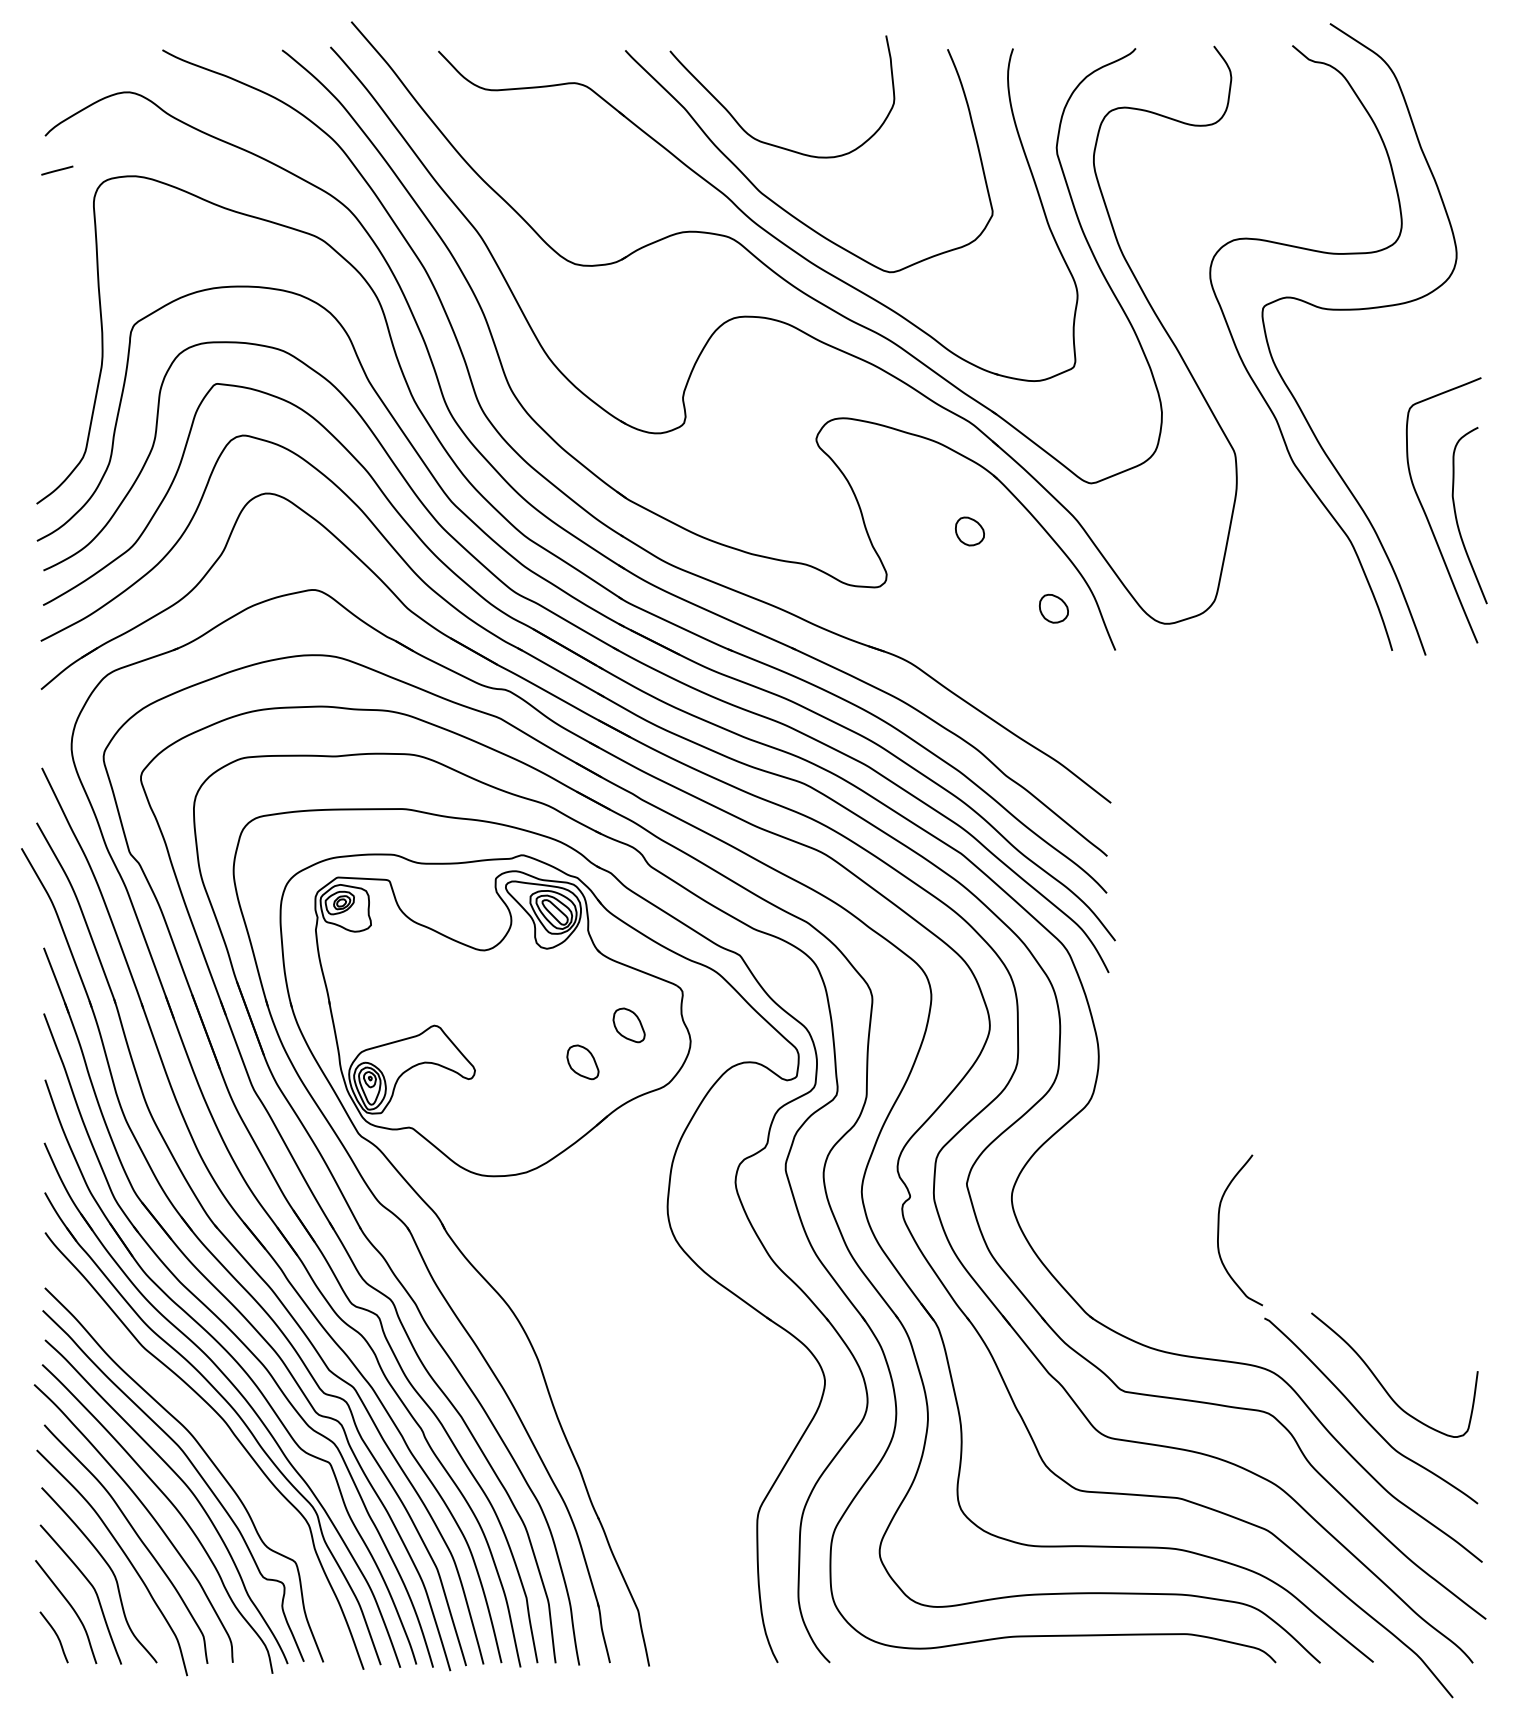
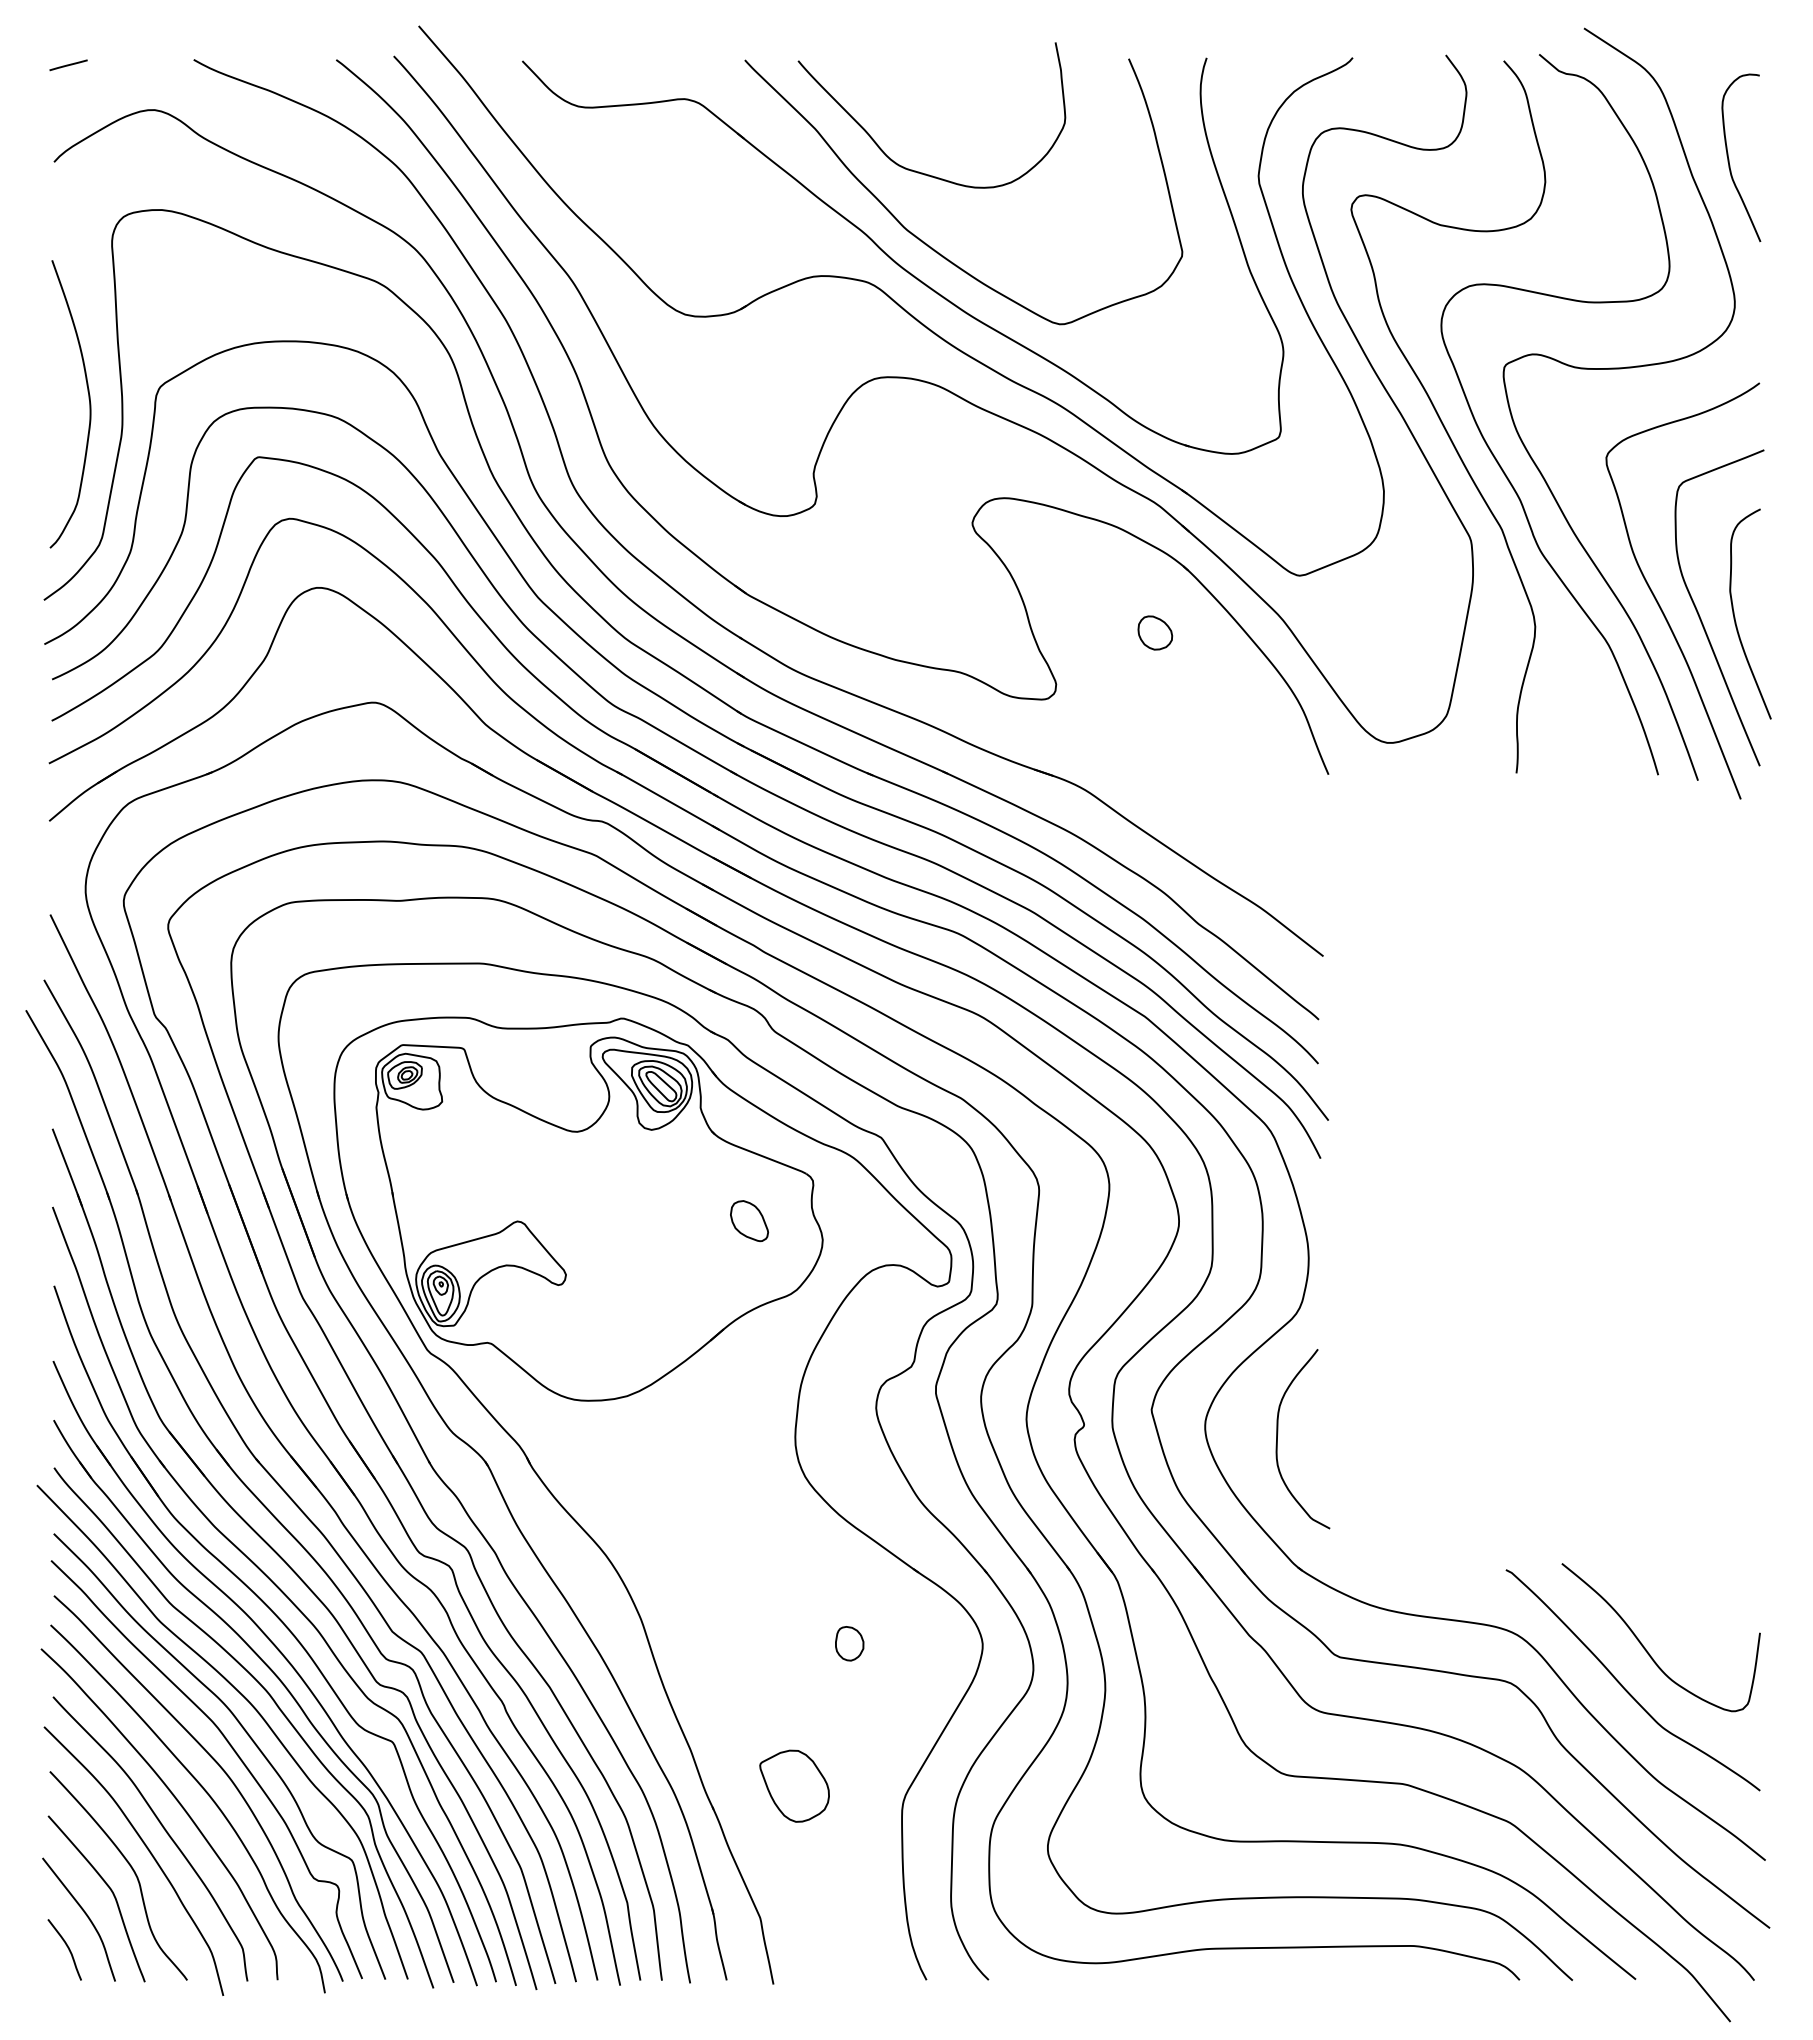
curve: (1452, 133) -> (1729, 158), added
line: (57, 170) -> (68, 65), moved
curve: (74, 335) -> (88, 399), added
curve: (1210, 352) -> (1441, 419), added
curve: (1392, 505) -> (1658, 601), added
part: (1054, 608) -> (1255, 724), removed
part: (582, 1062) -> (694, 1265), removed
curve: (1219, 1225) -> (1278, 1433), moved
part: (713, 1380) -> (849, 1643), added
curve: (210, 1433) -> (251, 1706), added
part: (666, 1499) -> (794, 1785), added

